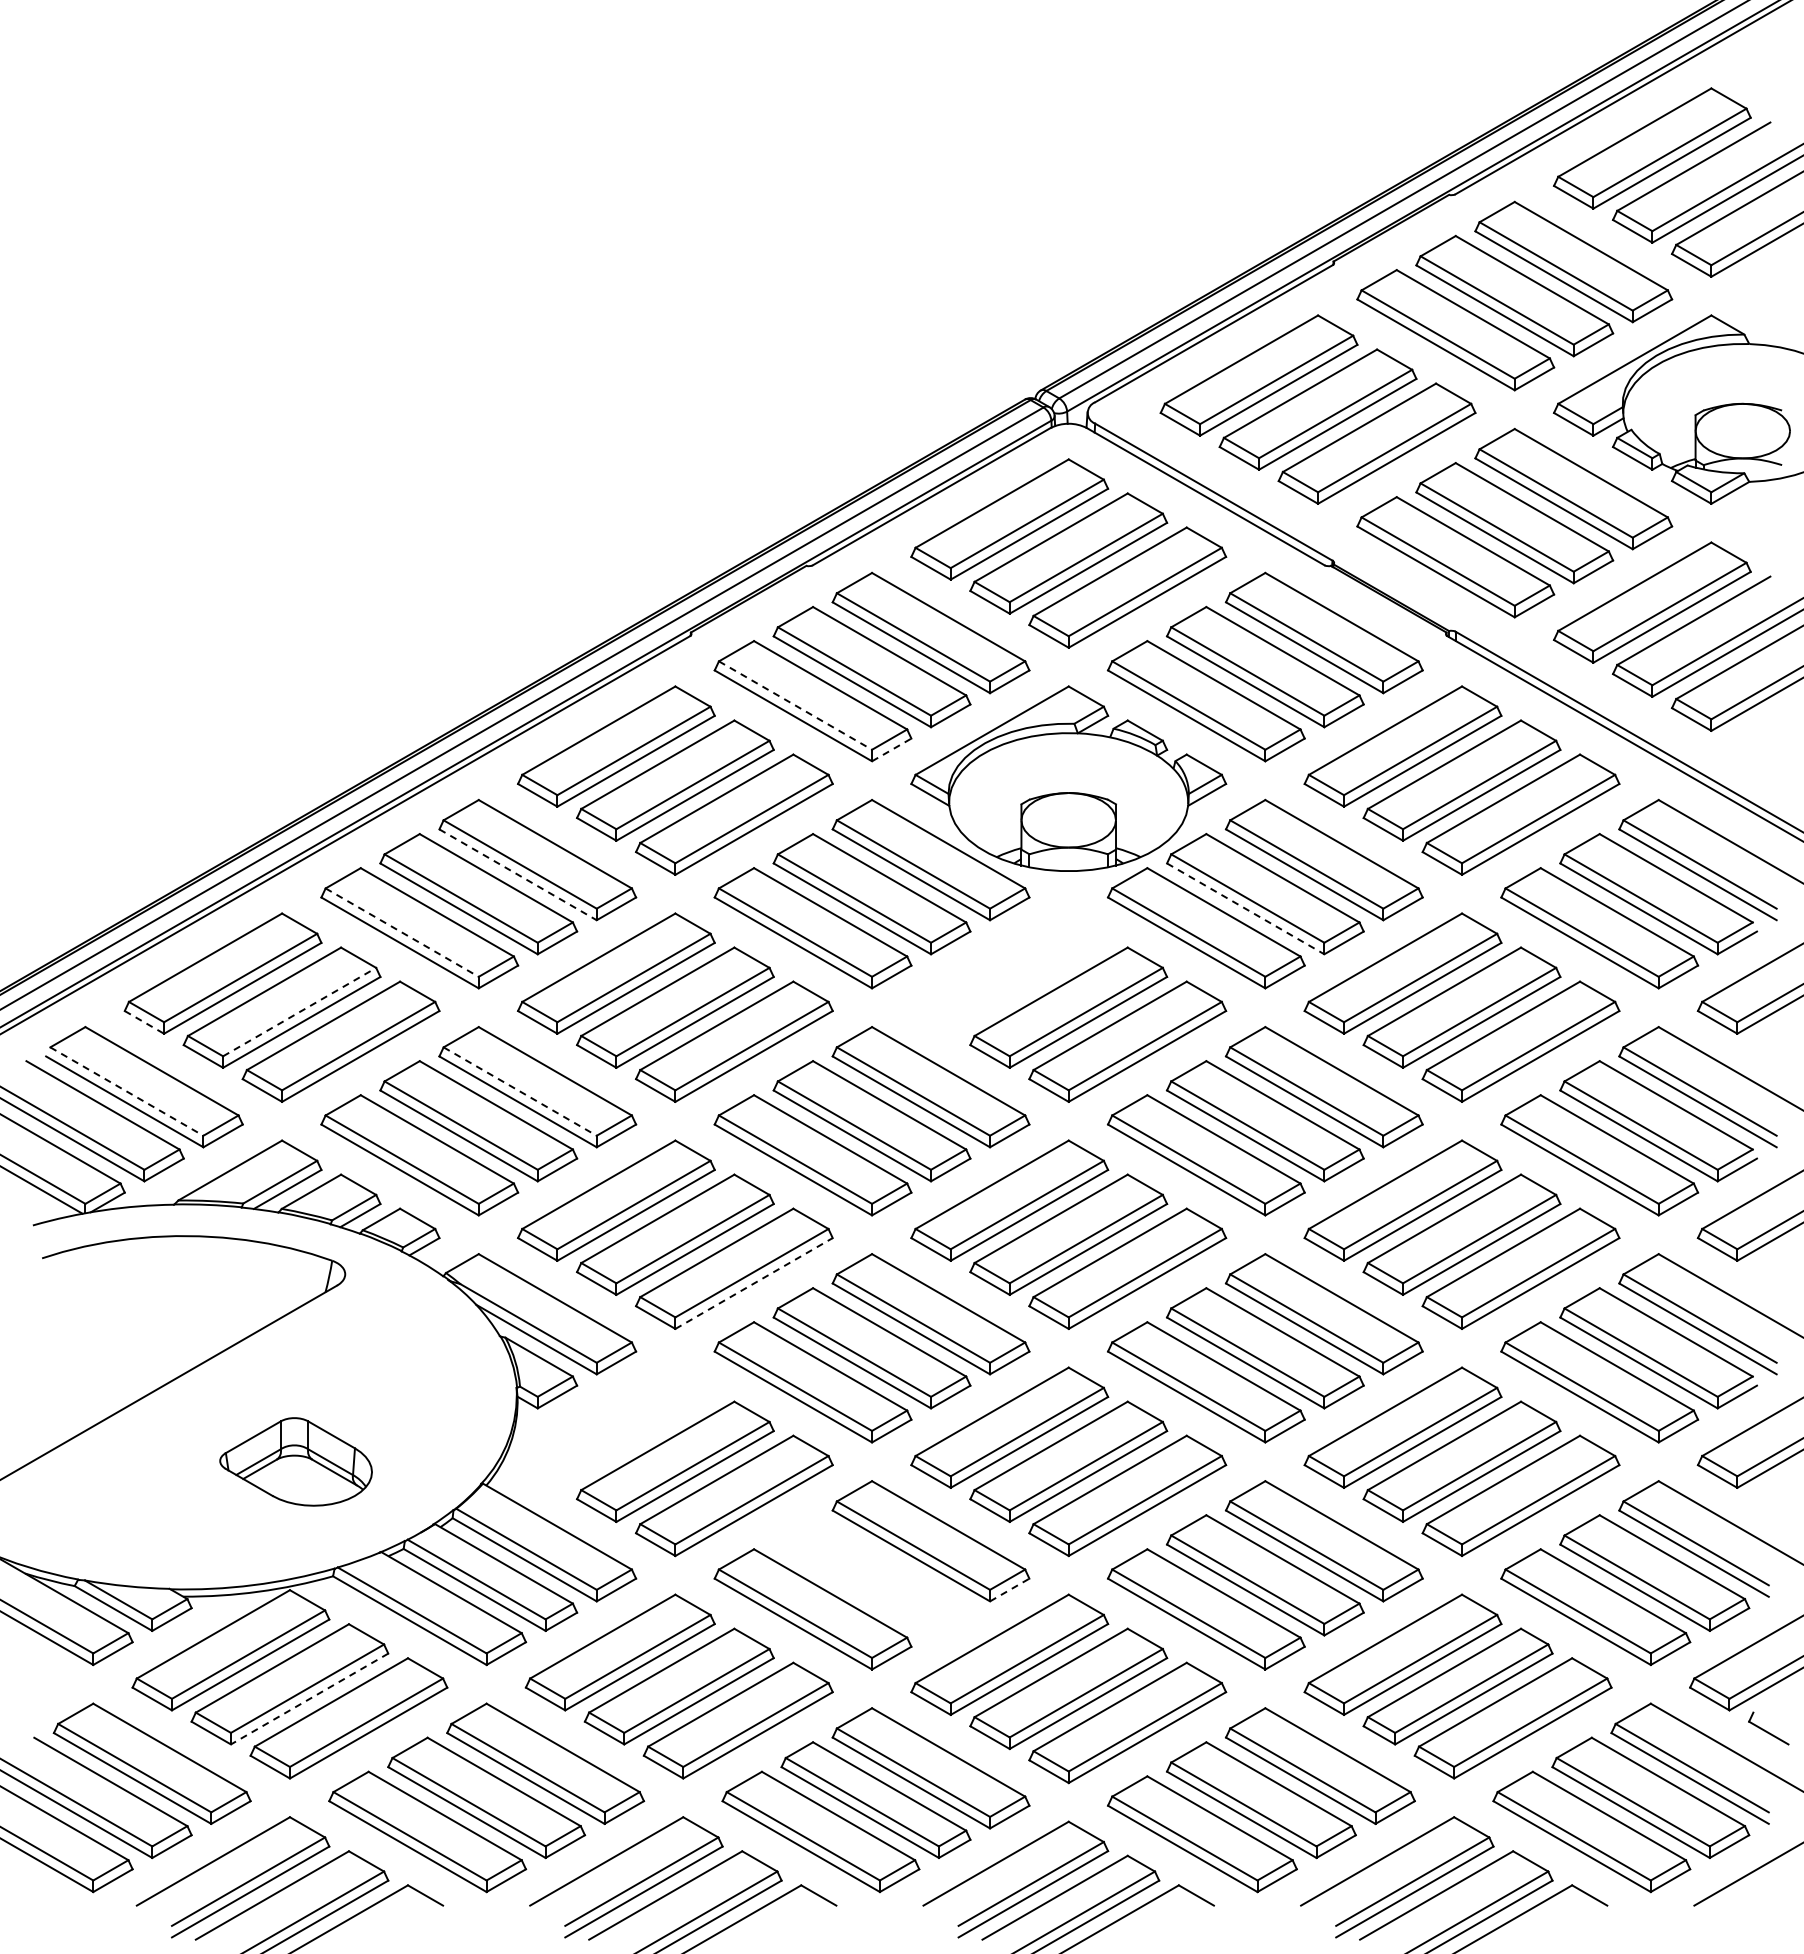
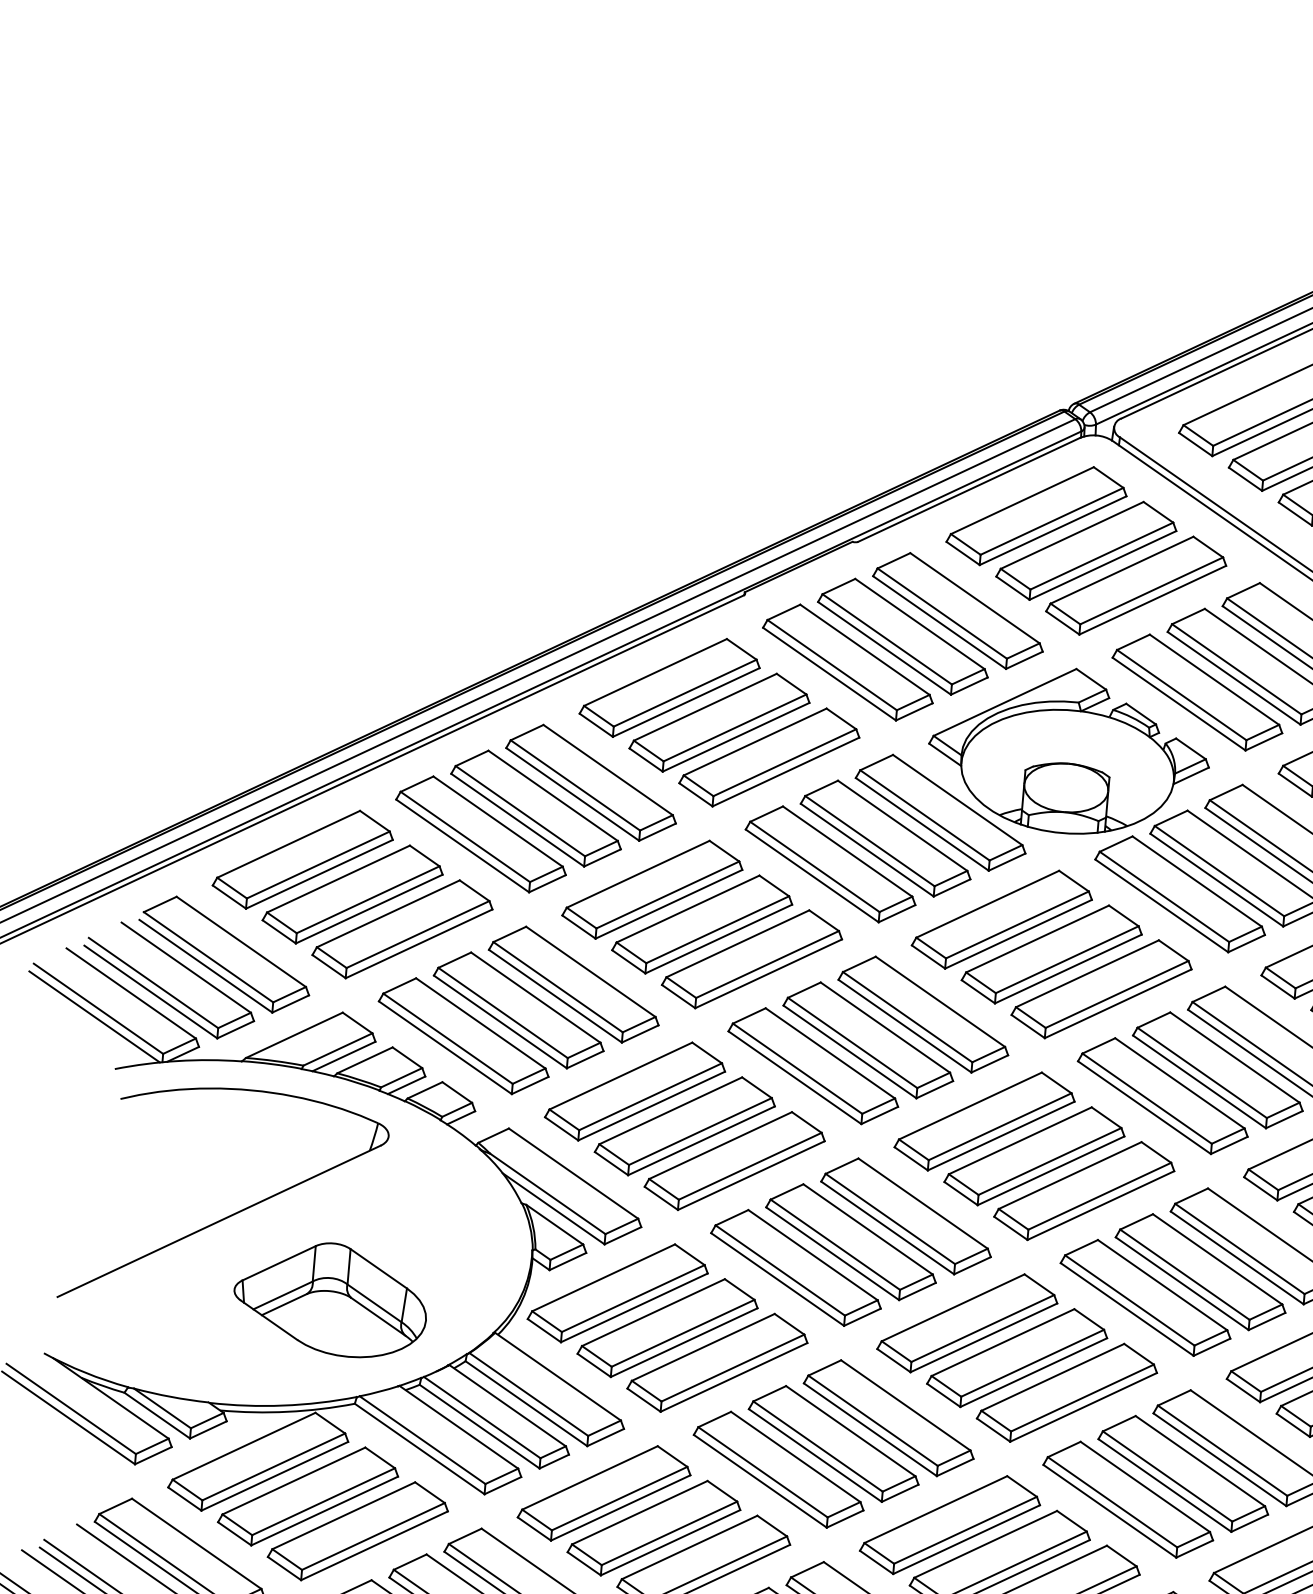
line: (795, 705) -> (832, 665), dashed -> solid
line: (891, 749) -> (914, 711), dashed -> solid
line: (518, 874) -> (573, 794), dashed -> solid
line: (1245, 908) -> (1216, 879), dashed -> solid
line: (402, 932) -> (465, 836), dashed -> solid
part: (1009, 973) -> (1001, 919), added
line: (300, 1011) -> (368, 899), dashed -> solid
line: (144, 1022) -> (229, 897), dashed -> solid
line: (127, 1091) -> (209, 957), dashed -> solid
line: (520, 1091) -> (558, 987), dashed -> solid
line: (754, 1283) -> (751, 1175), dashed -> solid
part: (616, 1427) -> (618, 1293), added
part: (295, 1461) -> (330, 1298), size x1.43
part: (871, 1575) -> (833, 1444), added
line: (1009, 1590) -> (954, 1467), dashed -> solid
line: (309, 1699) -> (324, 1511), dashed -> solid

